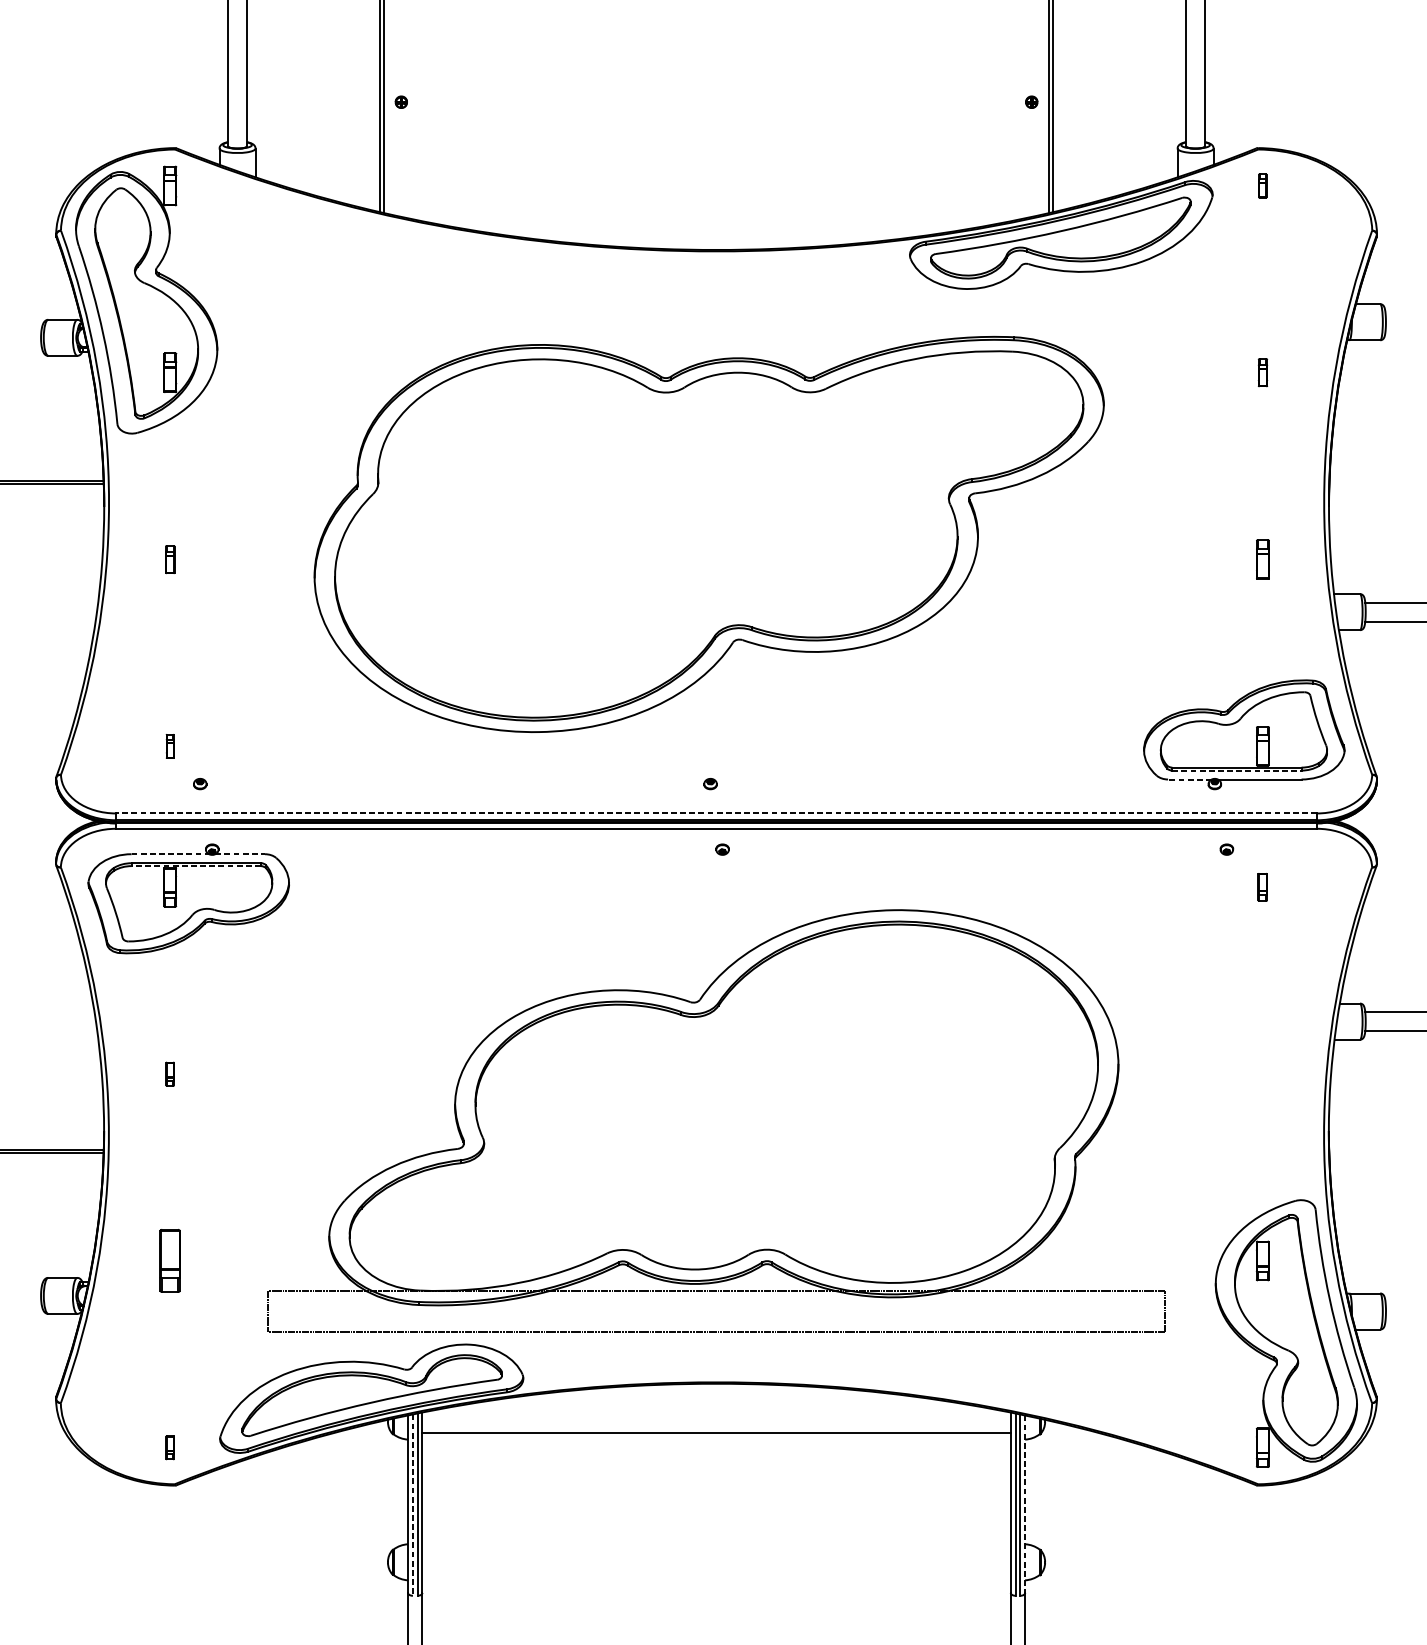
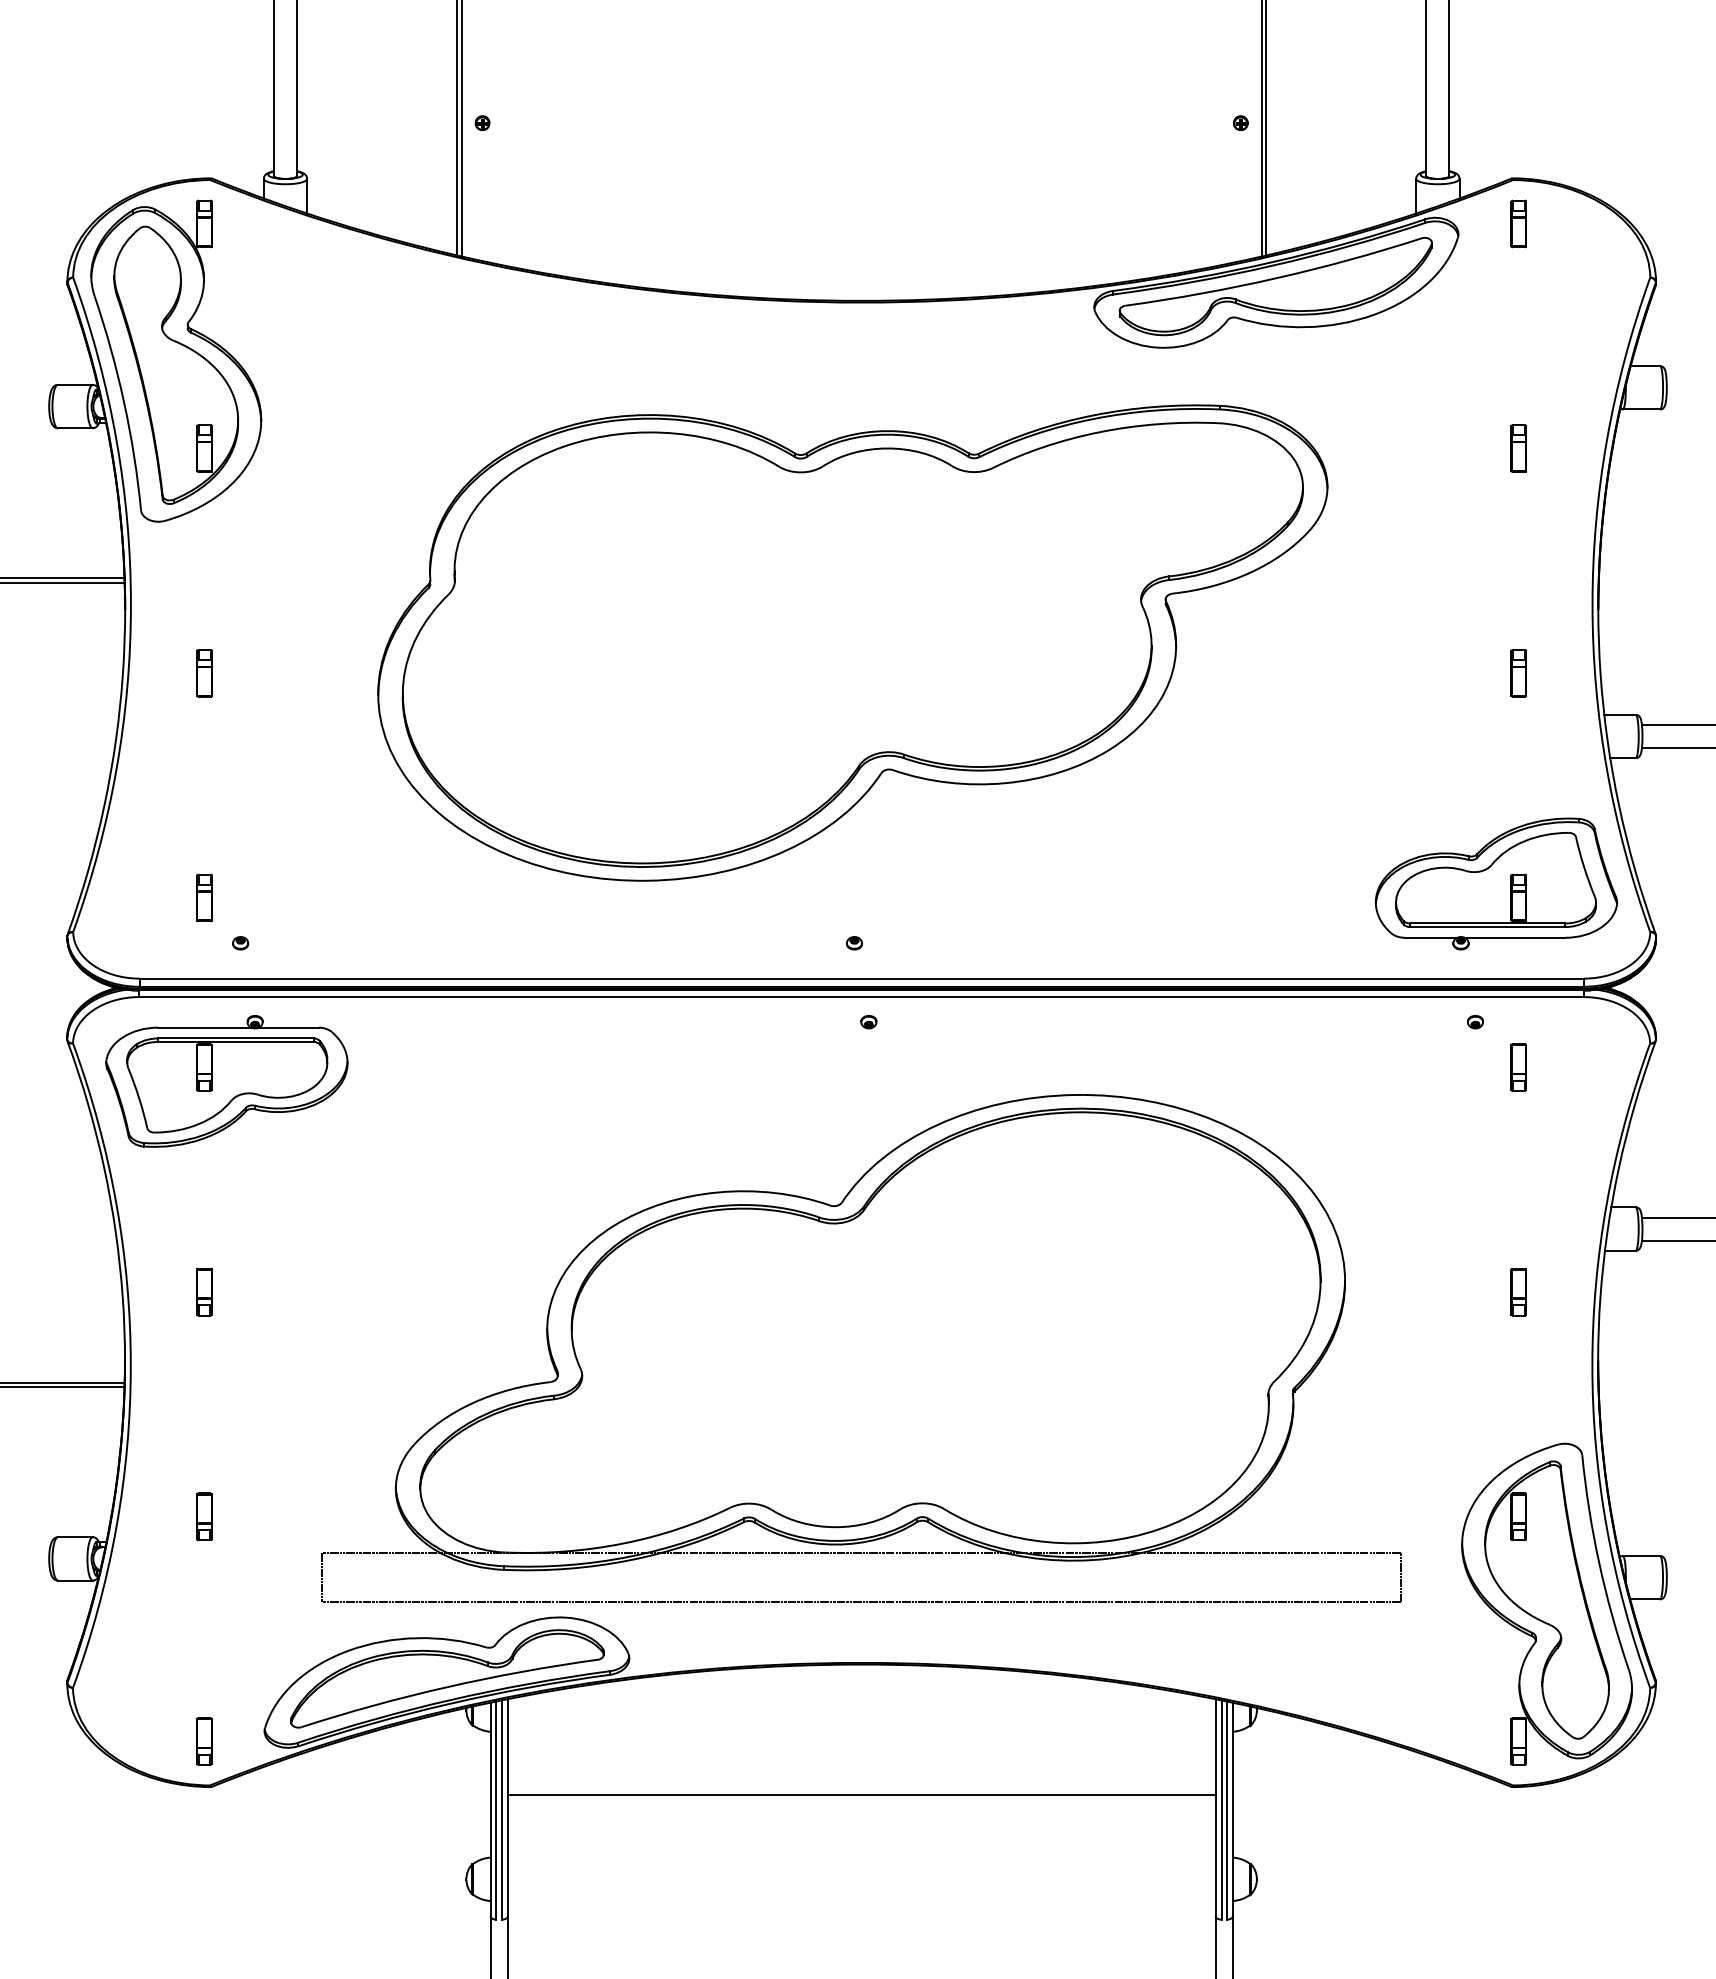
part: (1262, 185) -> (1518, 223), size x1.67
part: (1262, 372) -> (1518, 448), size x1.43
part: (170, 559) -> (204, 673), size x1.43
part: (170, 746) -> (204, 897), size x1.67
line: (1236, 770) -> (1487, 927), dashed -> solid
line: (1189, 779) -> (1430, 937), dashed -> solid
line: (716, 813) -> (861, 978), dashed -> solid
line: (170, 854) -> (204, 1027), dashed -> solid
line: (240, 854) -> (288, 1027), dashed -> solid
line: (195, 866) -> (235, 1042), dashed -> solid
part: (1262, 887) -> (1518, 1067), size x1.43
part: (170, 1074) -> (204, 1292), size x1.67
part: (1262, 1074) -> (1518, 1292), added
part: (170, 1260) -> (204, 1516), size x0.62
line: (716, 1433) -> (861, 1795), moved
part: (170, 1447) -> (204, 1741), size x1.67
line: (1024, 1504) -> (1232, 1809), dashed -> solid
line: (412, 1505) -> (496, 1811), dashed -> solid

